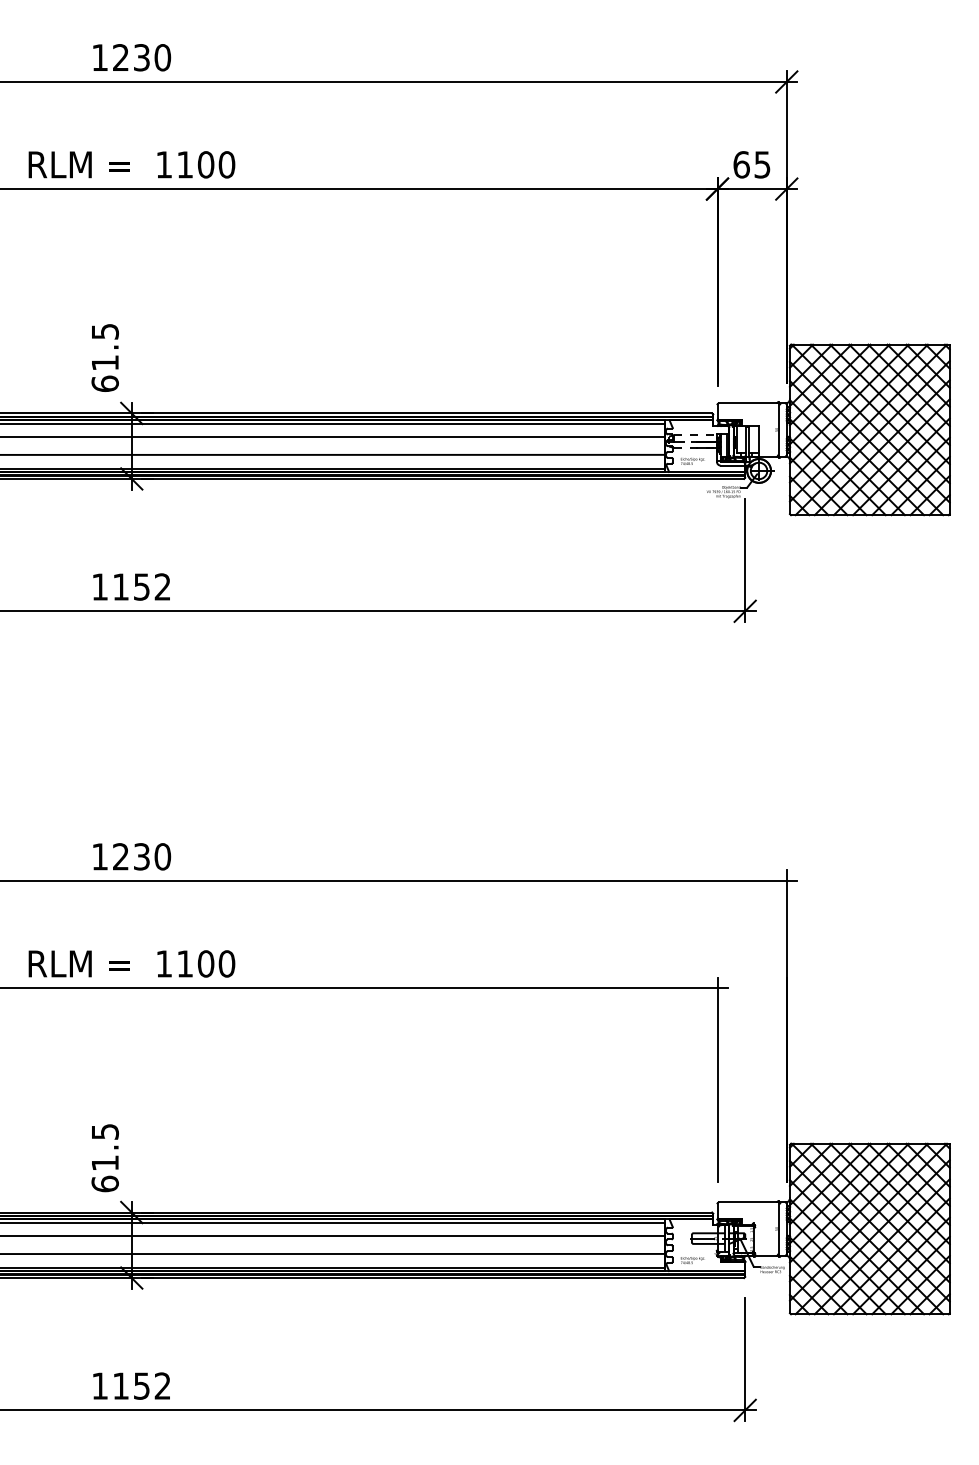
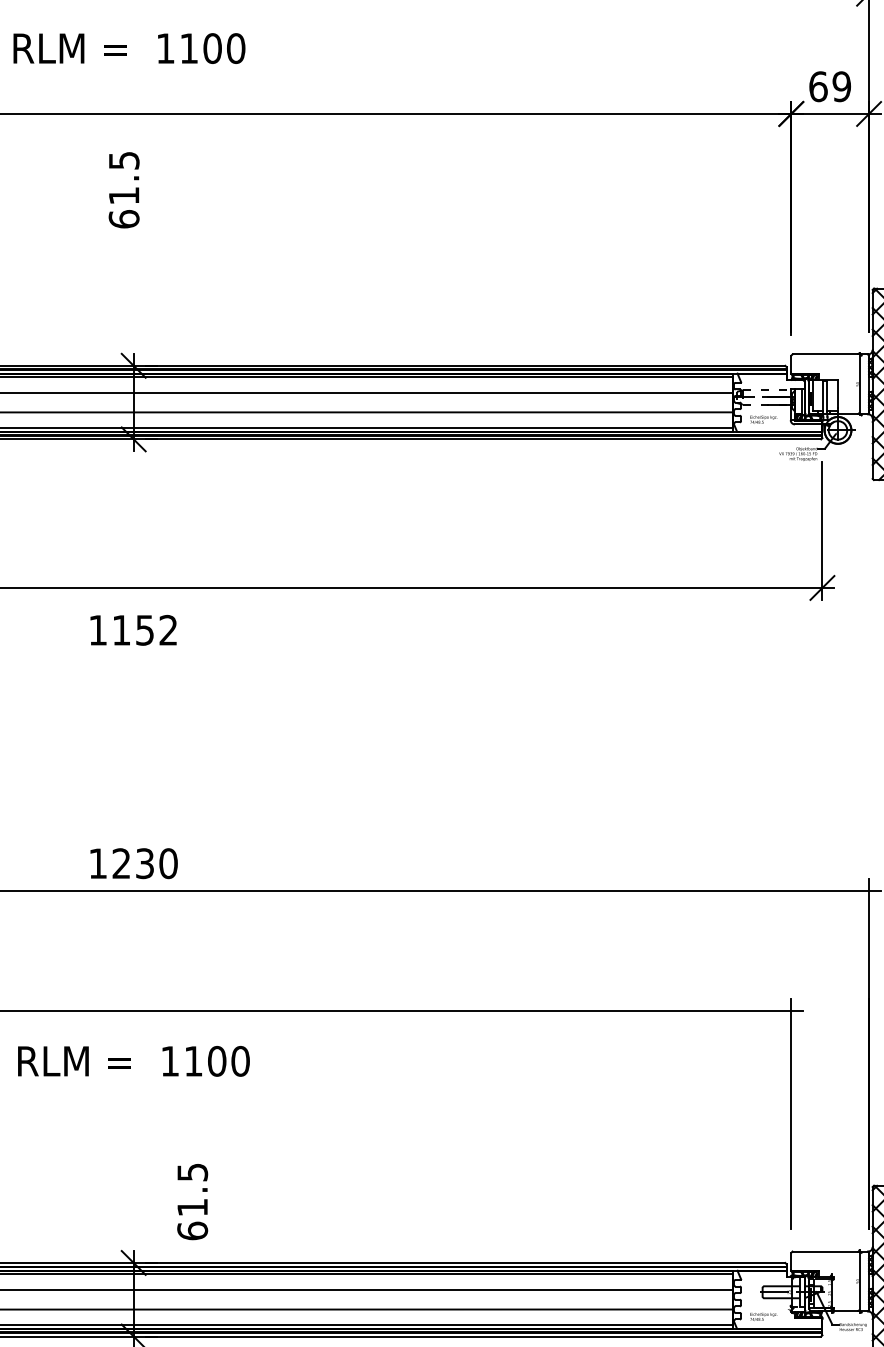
text: (131, 164) -> (128, 48), moved
text: (762, 164) -> (841, 86), 65 -> 69
text: (104, 357) -> (123, 189), moved
text: (131, 586) -> (133, 629), moved
text: (131, 963) -> (133, 1060), moved
text: (104, 1158) -> (191, 1202), moved

